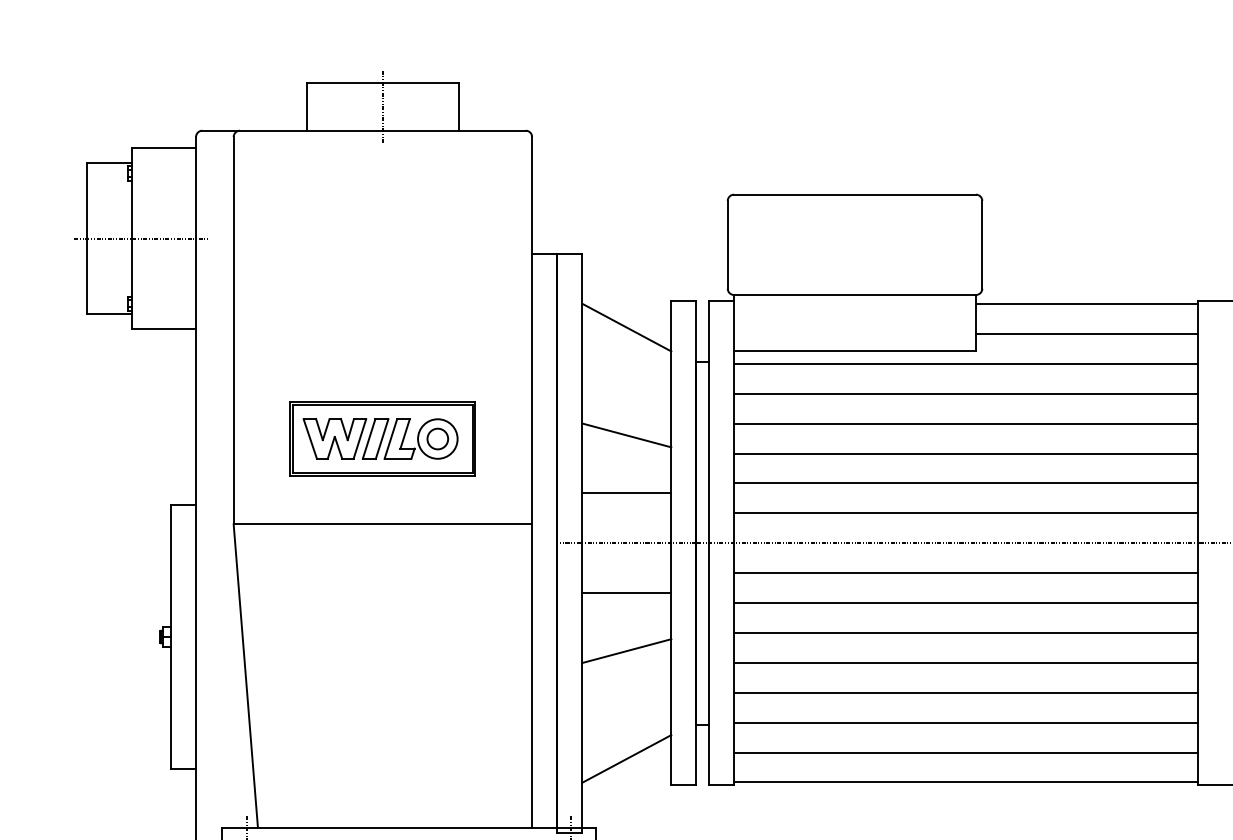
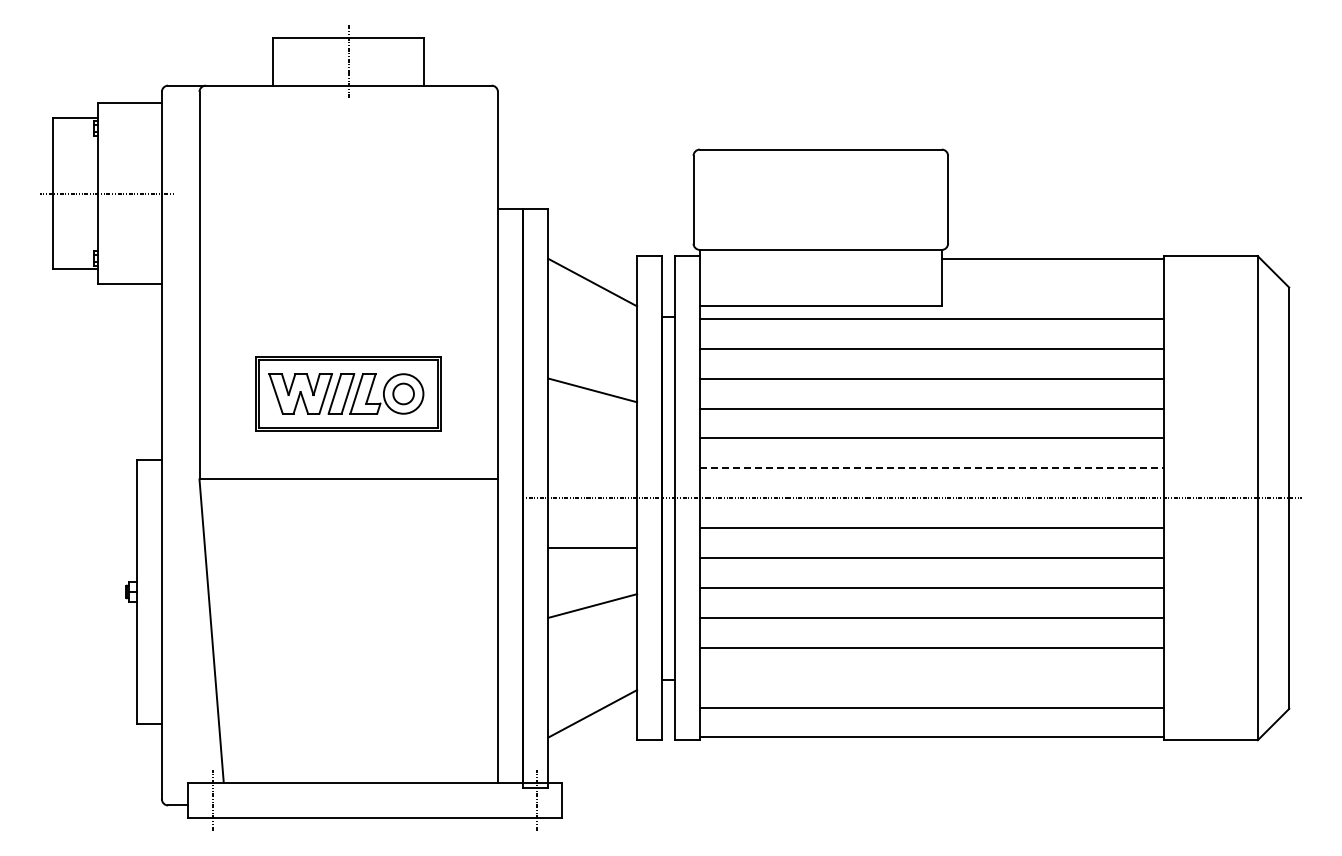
line: (1086, 333) -> (1052, 288), removed
line: (626, 493) -> (592, 448), removed
line: (965, 513) -> (931, 468), solid -> dashed
line: (965, 722) -> (931, 677), removed

